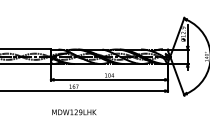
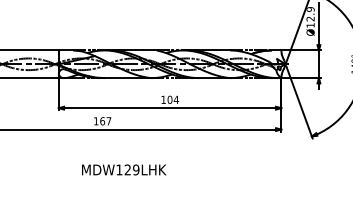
text: (74, 112) -> (124, 170), moved

